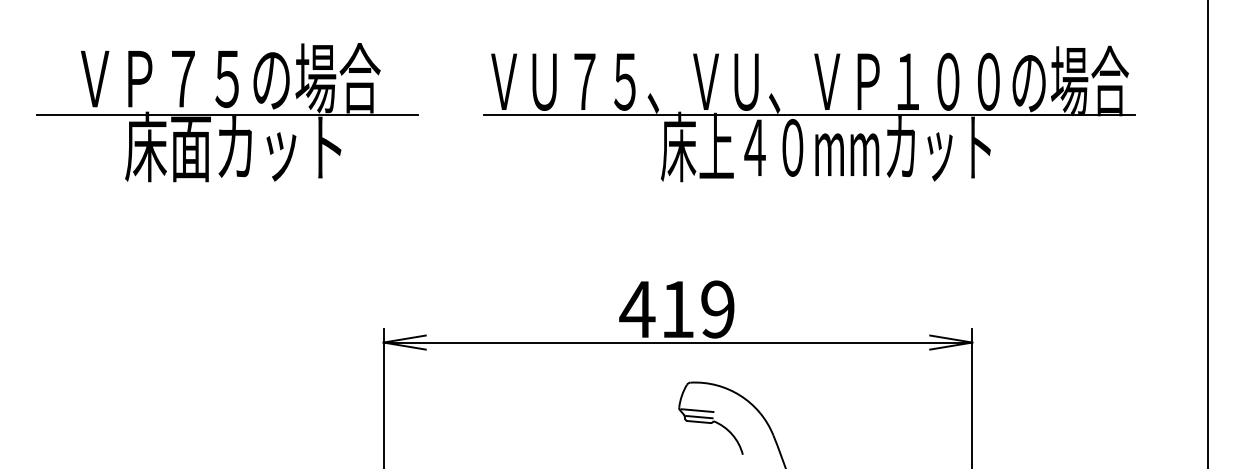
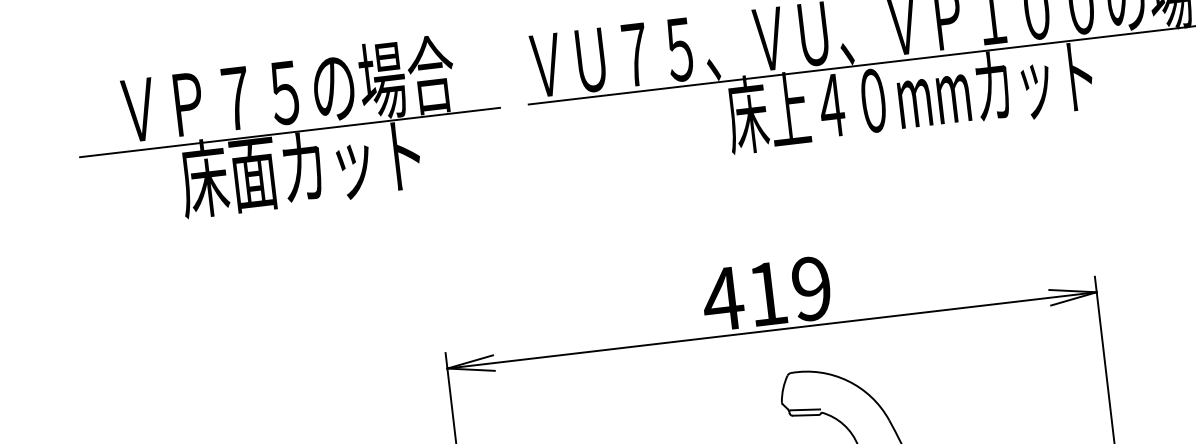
part: (227, 112) -> (289, 129), moved
line: (697, 410) -> (802, 402), removed

